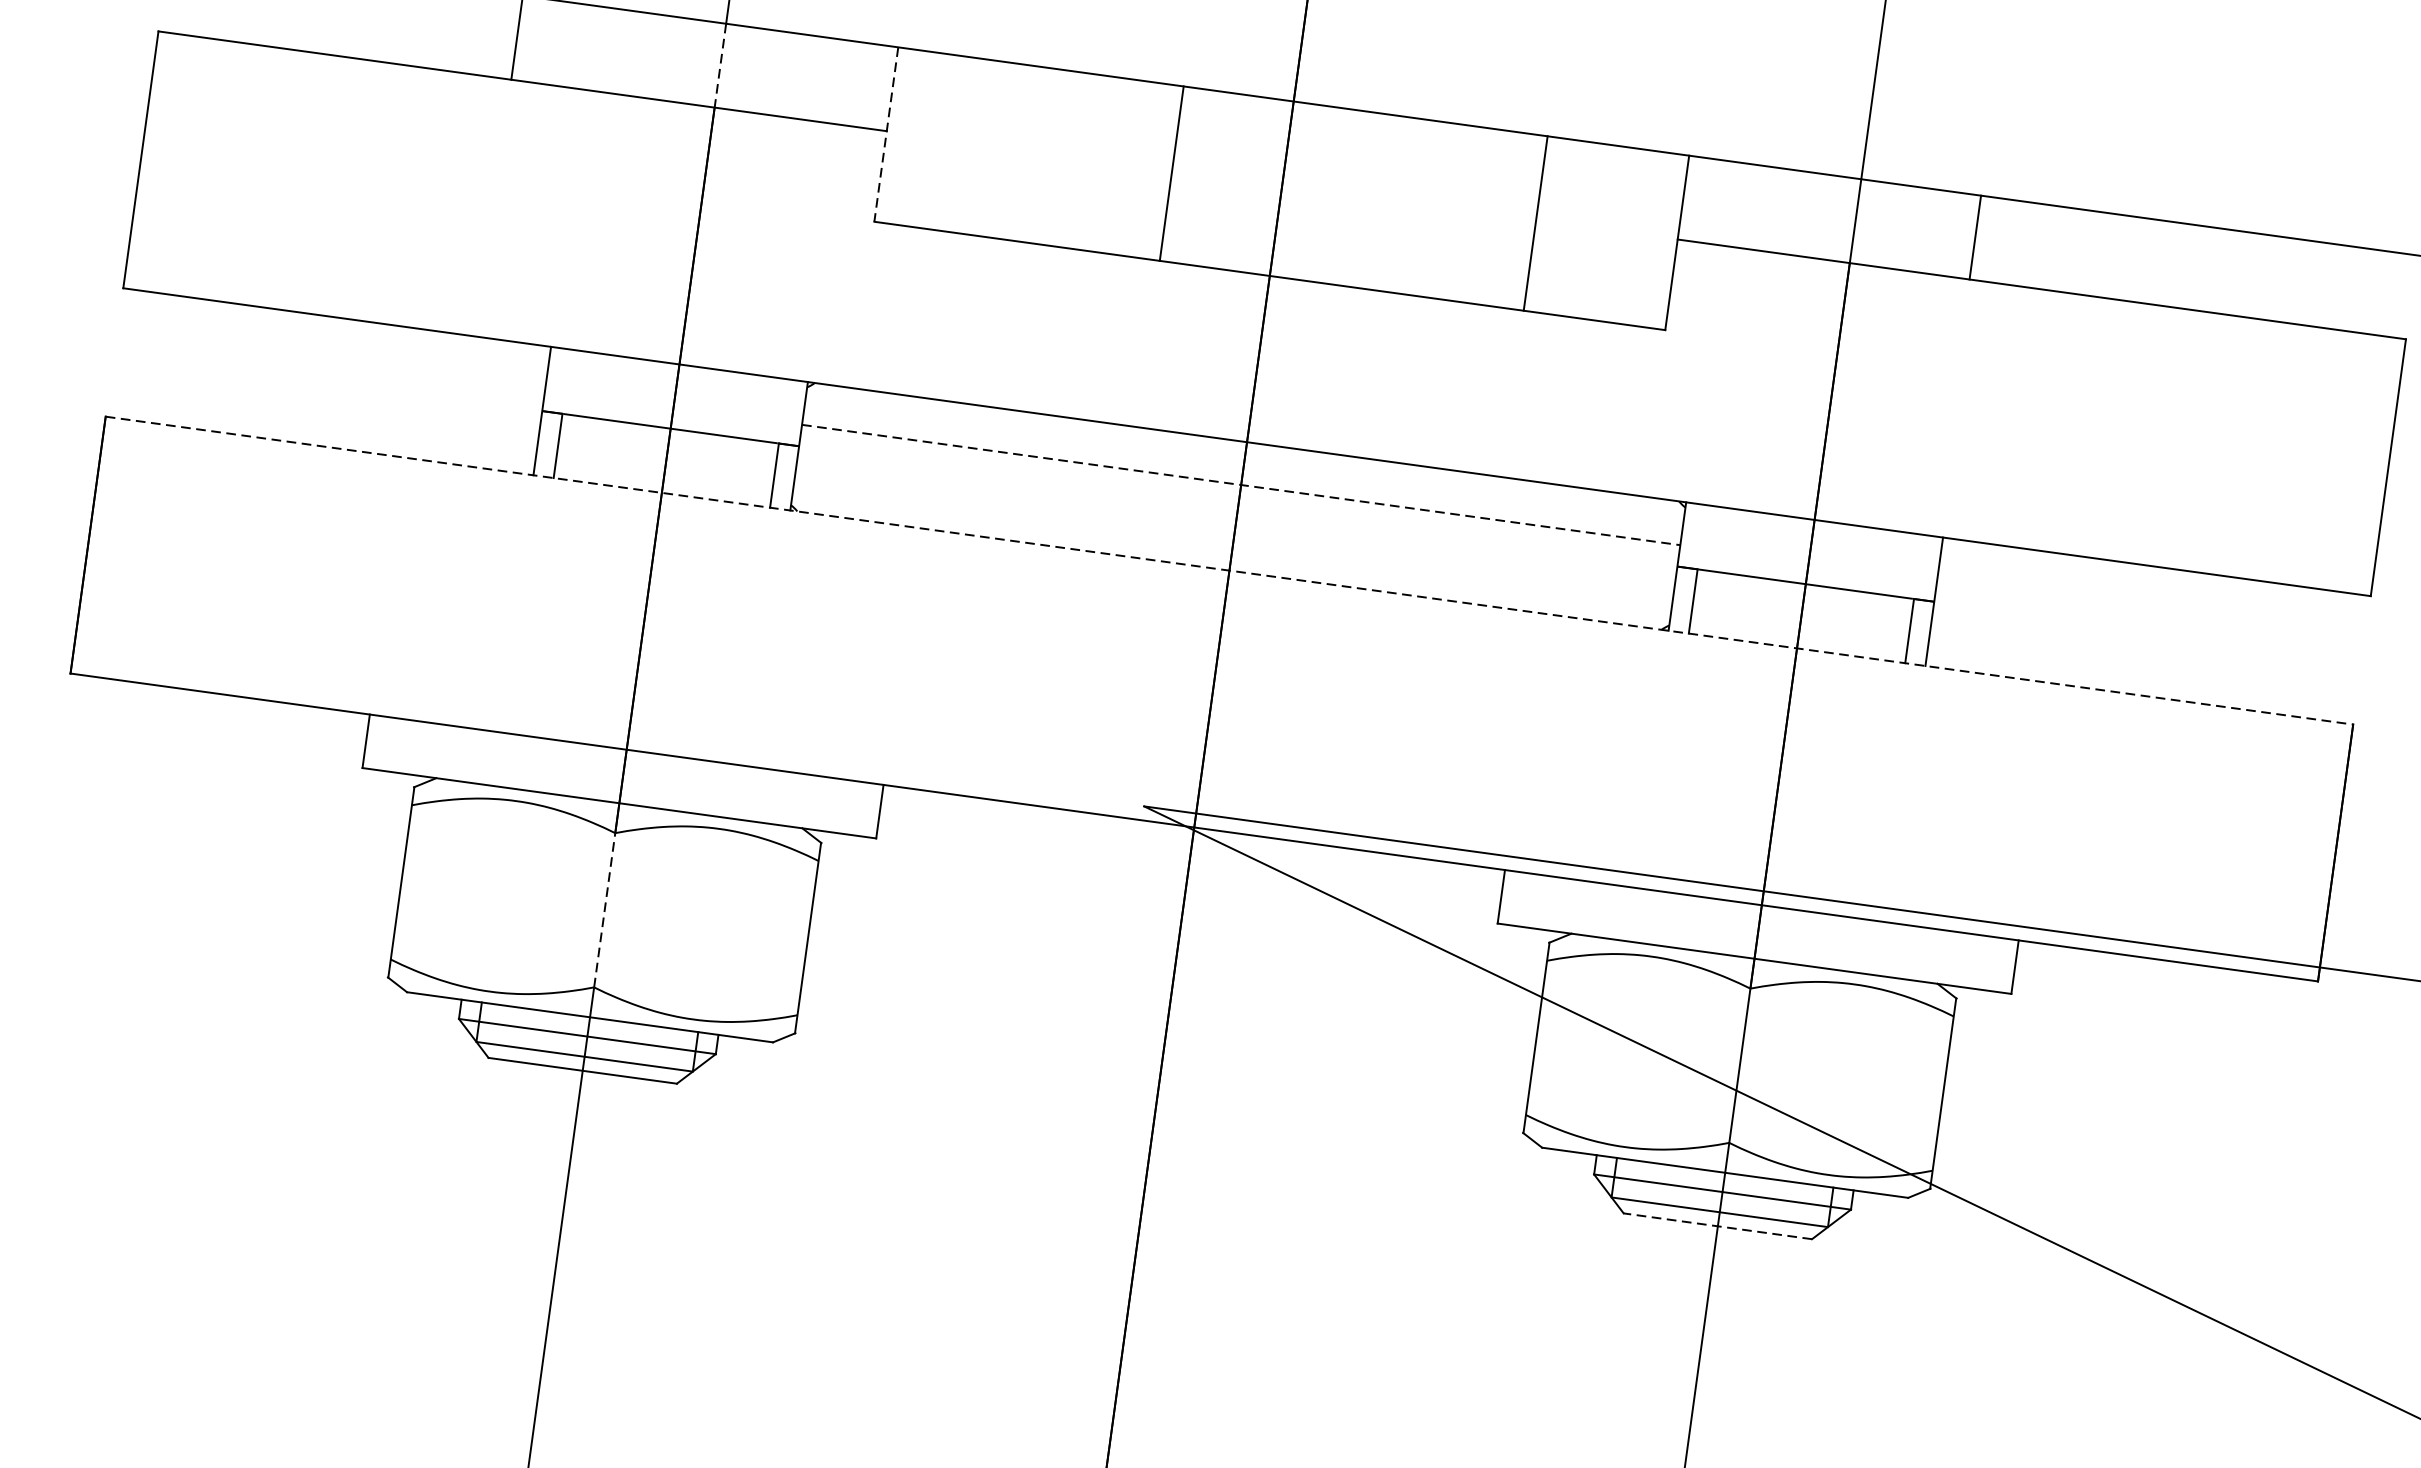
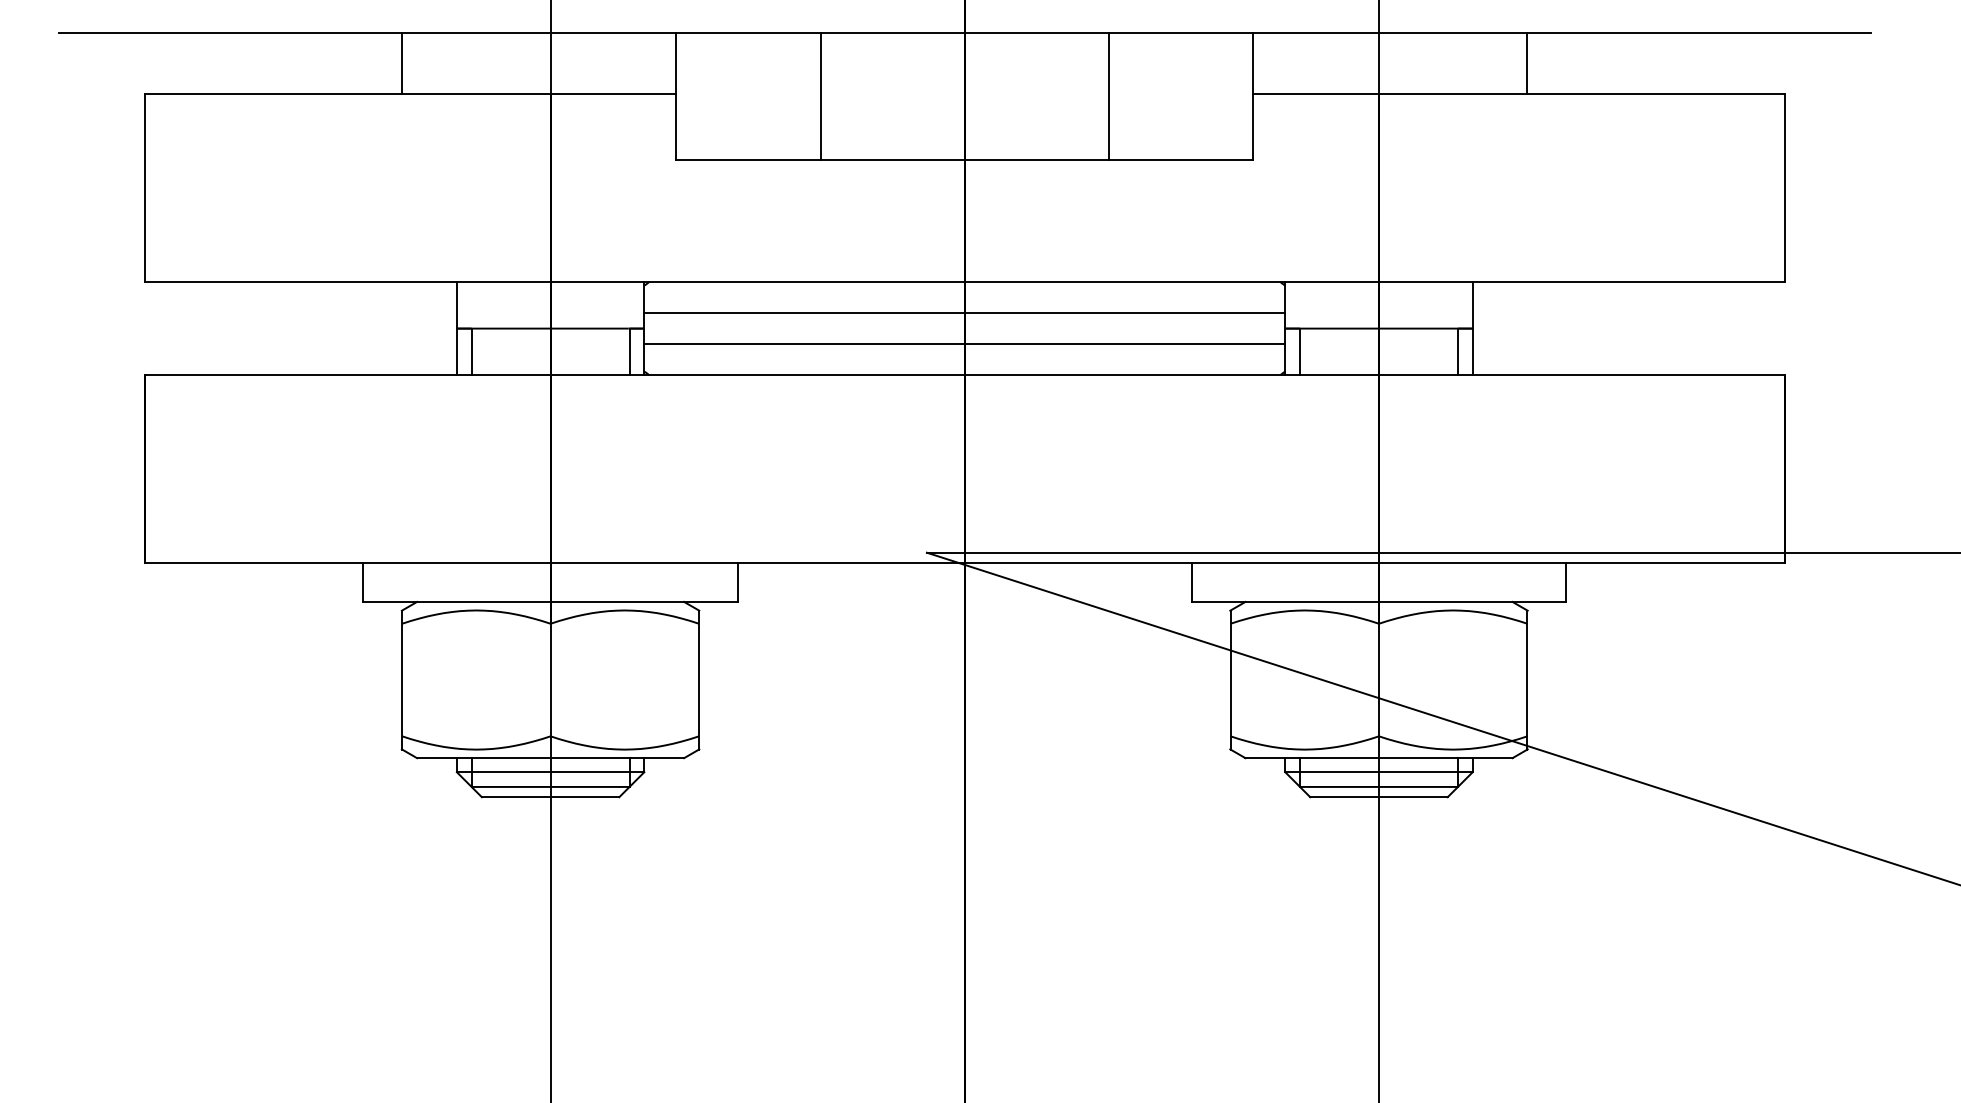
line: (720, 65) -> (550, 63), dashed -> solid
line: (886, 134) -> (676, 96), dashed -> solid
line: (1171, 173) -> (820, 96), moved
line: (1536, 223) -> (1109, 96), moved
line: (1975, 237) -> (1527, 63), moved
line: (1242, 484) -> (965, 312), dashed -> solid
line: (1234, 528) -> (964, 344), added
line: (1230, 570) -> (965, 375), dashed -> solid
line: (604, 909) -> (550, 679), dashed -> solid
line: (1718, 1226) -> (1379, 797), dashed -> solid

